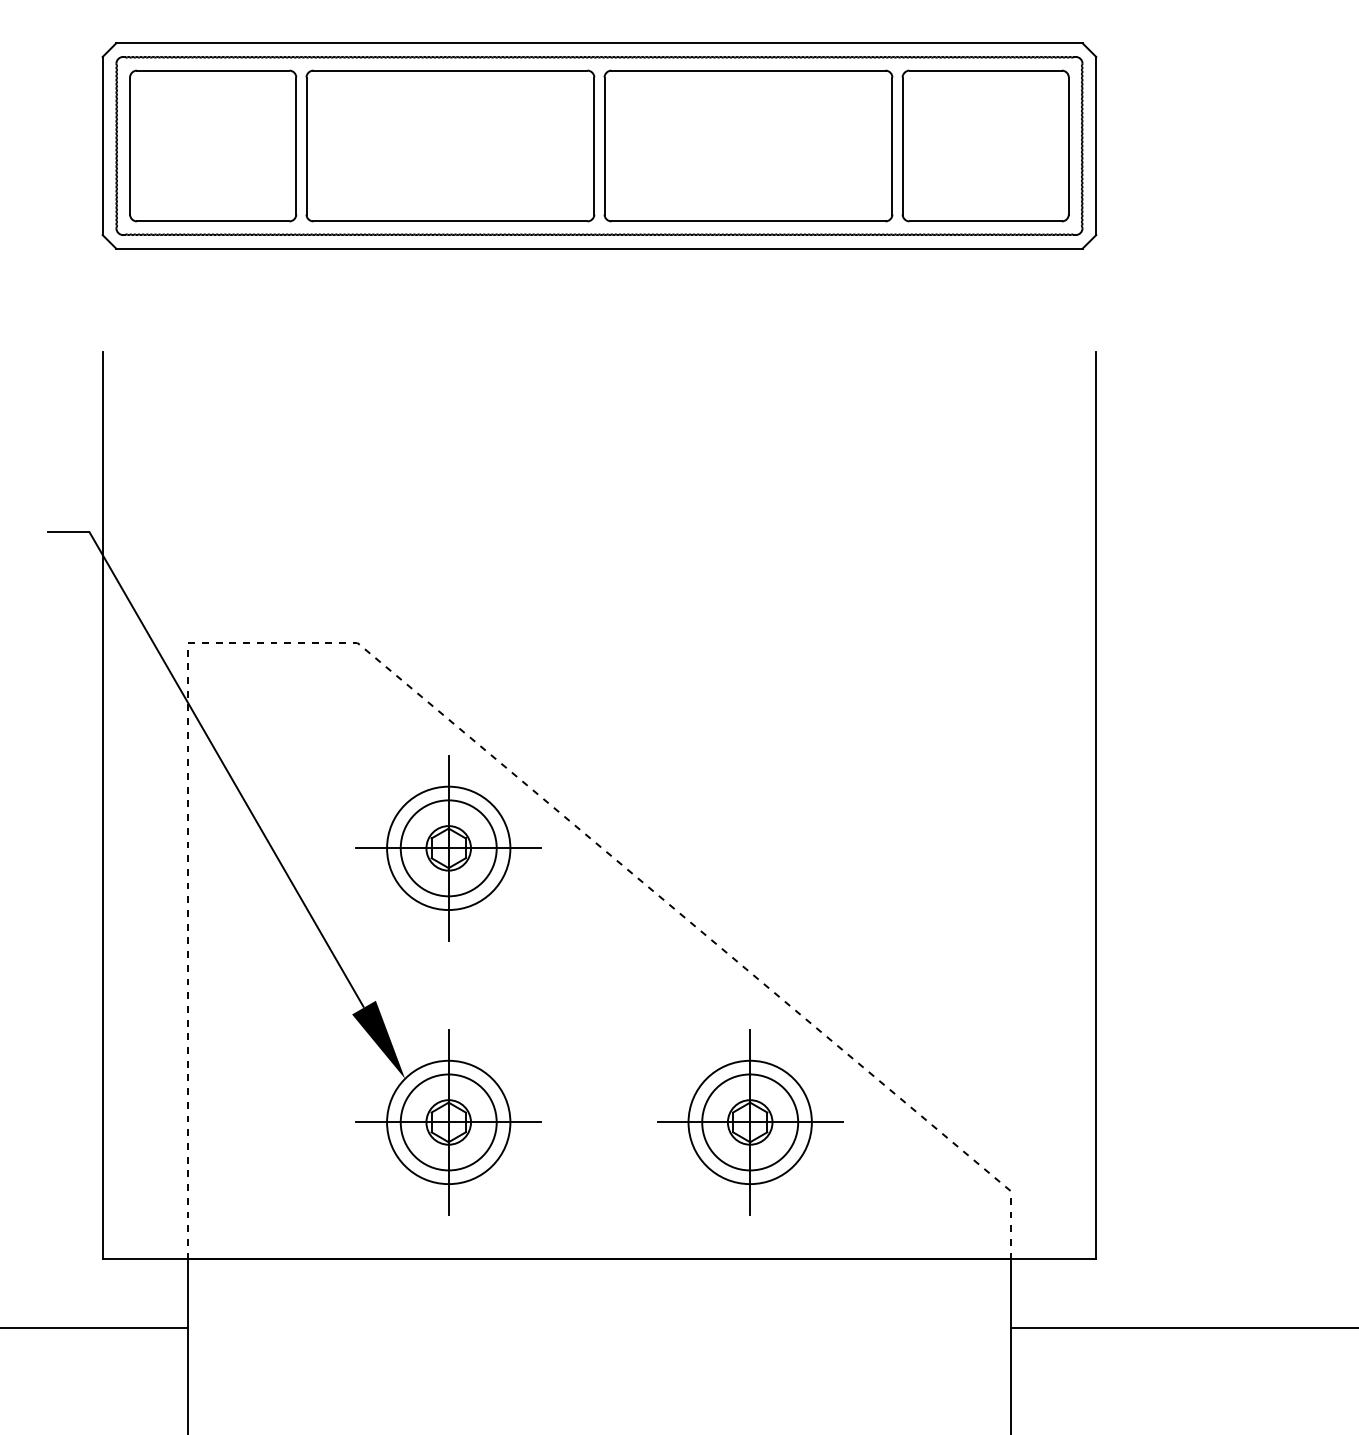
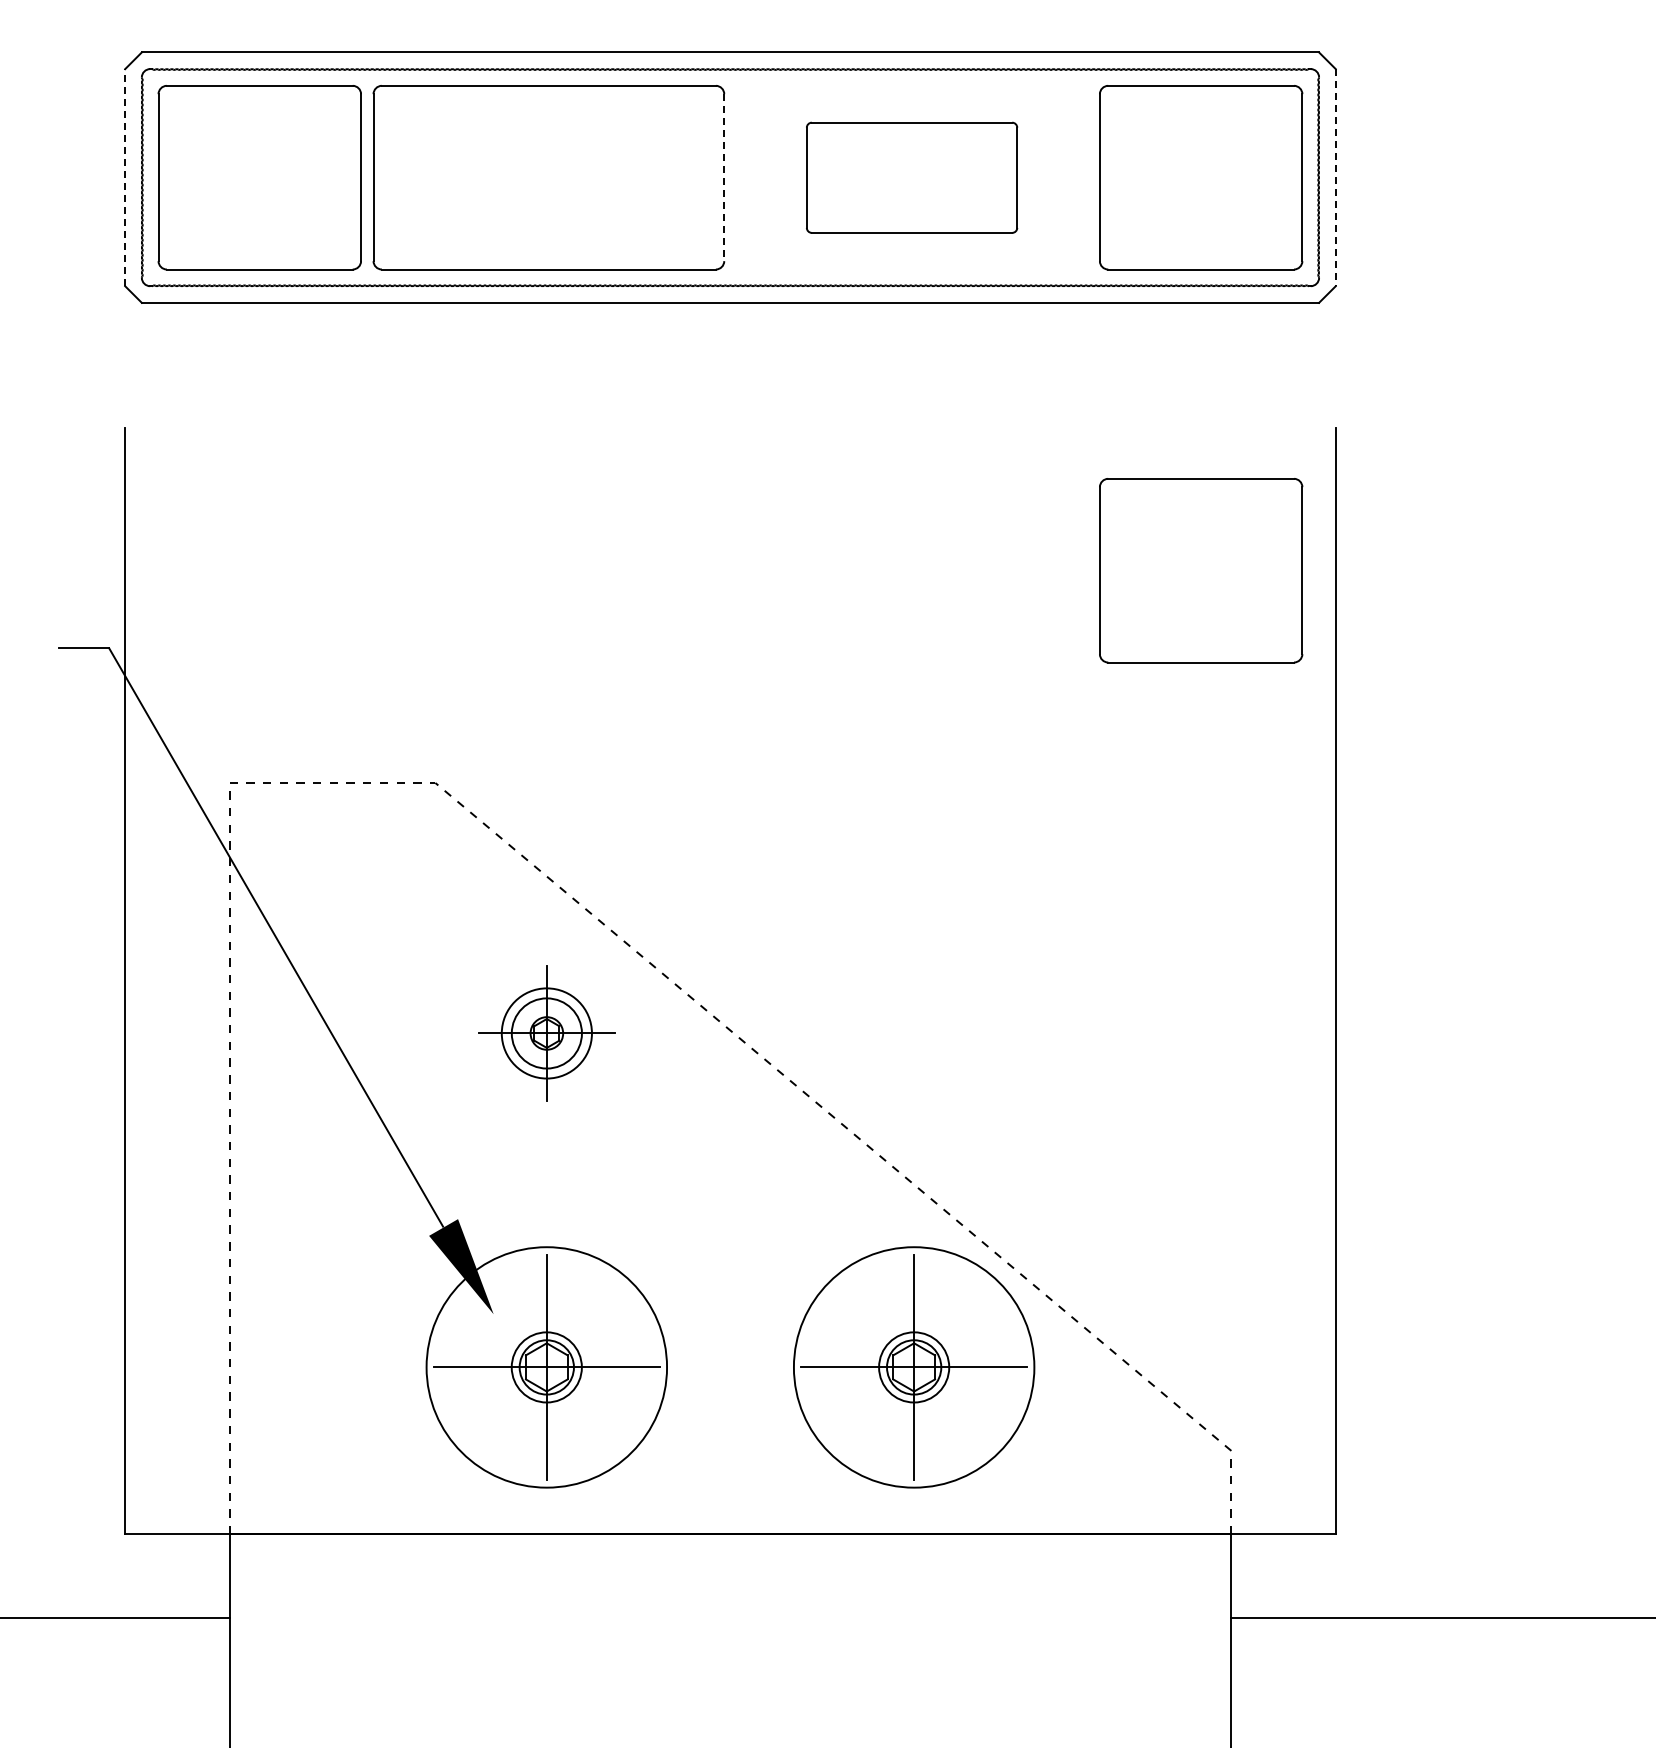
line: (102, 145) -> (125, 177), solid -> dashed
part: (748, 145) -> (911, 177), size x0.6
line: (1096, 145) -> (1335, 177), solid -> dashed
line: (594, 146) -> (724, 178), solid -> dashed
part: (986, 468) -> (1201, 570), added
part: (448, 848) -> (546, 1033), size x0.6
circle: (448, 1121) -> (546, 1366), size x0.6
circle: (749, 1121) -> (913, 1366), size x0.6
circle: (448, 1122) -> (546, 1367), size x1.6
circle: (750, 1122) -> (914, 1367), size x1.6

